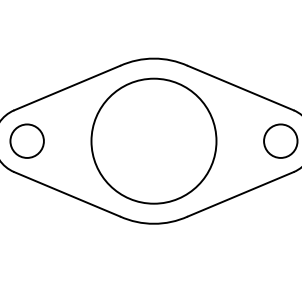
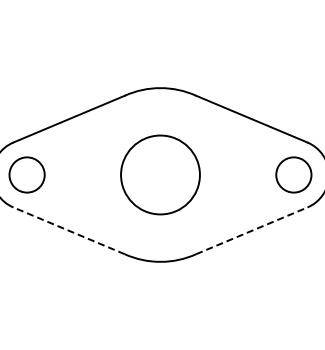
circle: (153, 140) -> (160, 174), size x0.6
line: (66, 193) -> (68, 230), solid -> dashed
line: (241, 193) -> (252, 230), solid -> dashed

